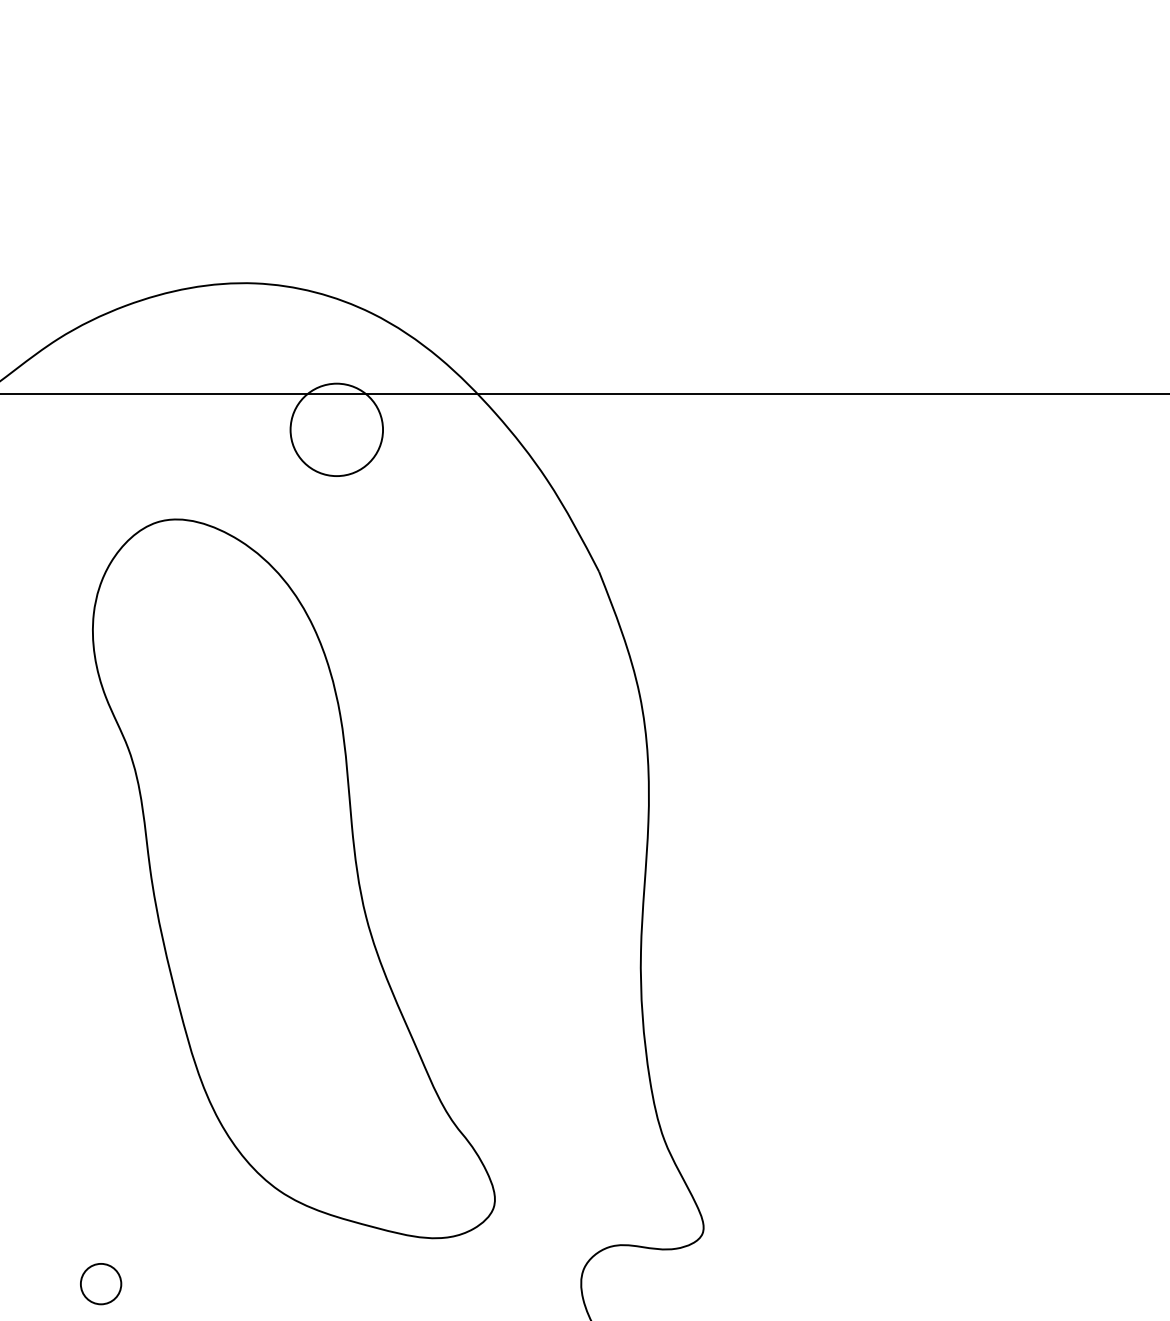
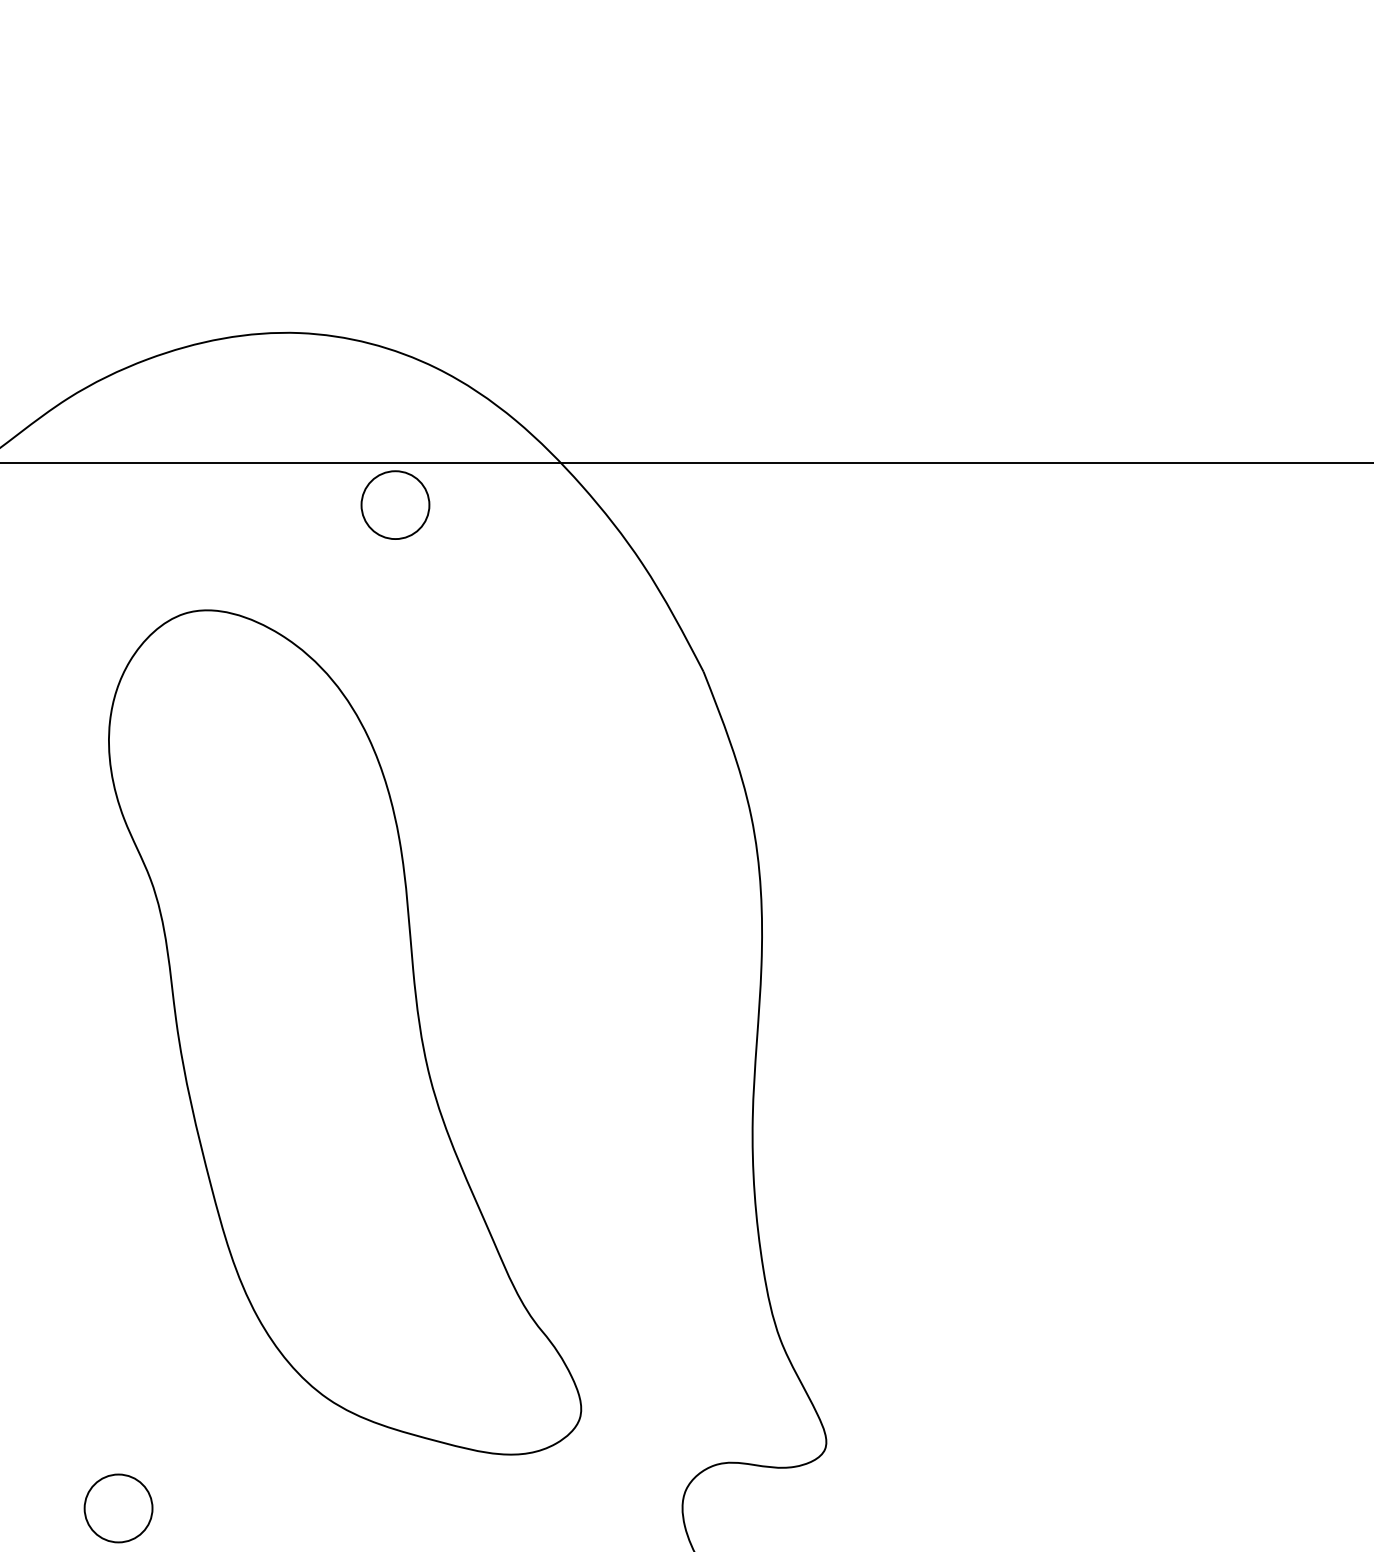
circle: (336, 429) -> (395, 504), size x0.62
circle: (100, 1283) -> (117, 1507), size x1.43

